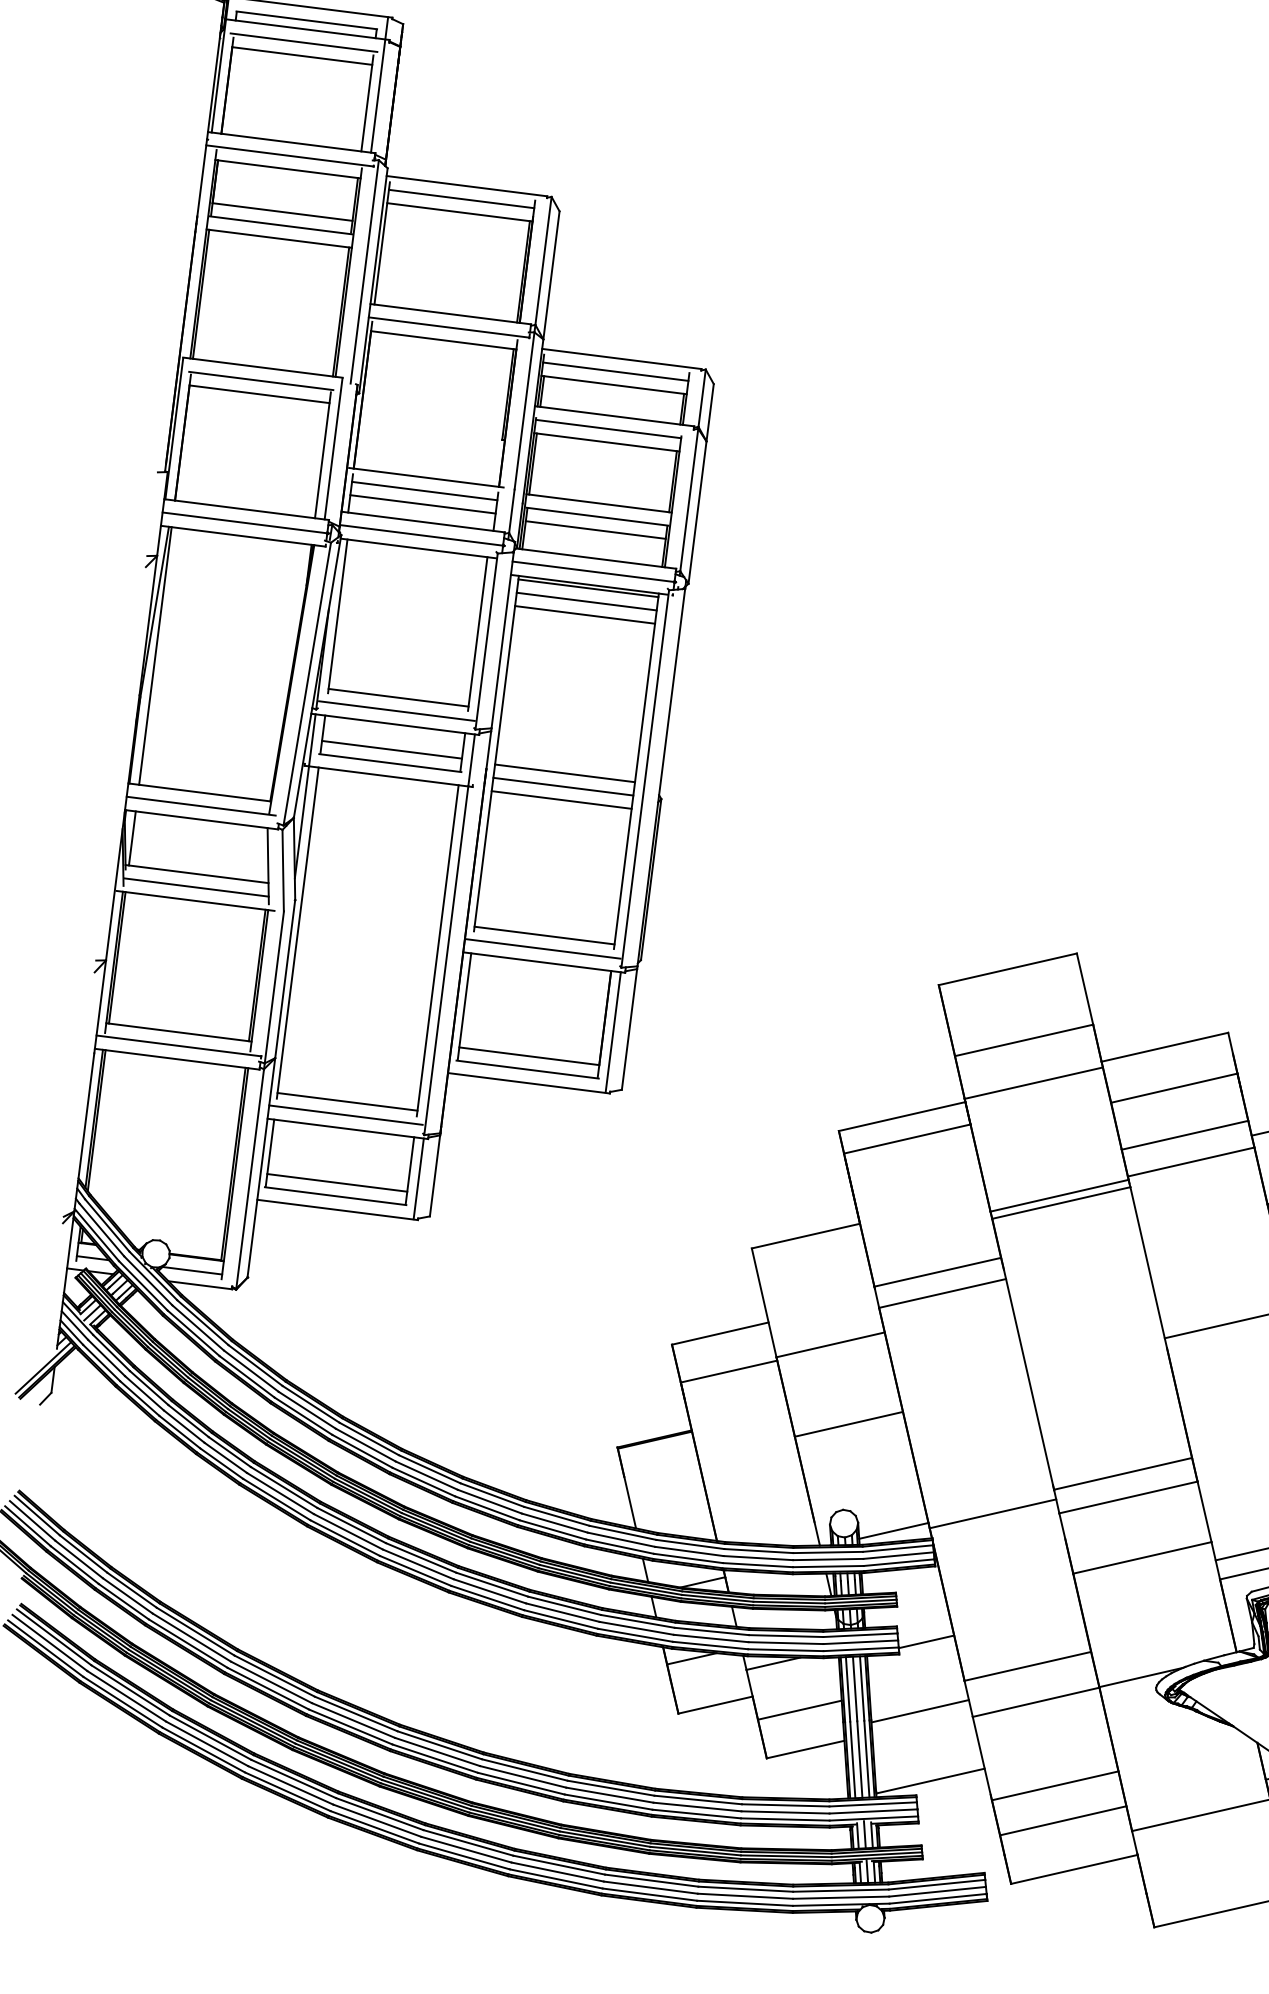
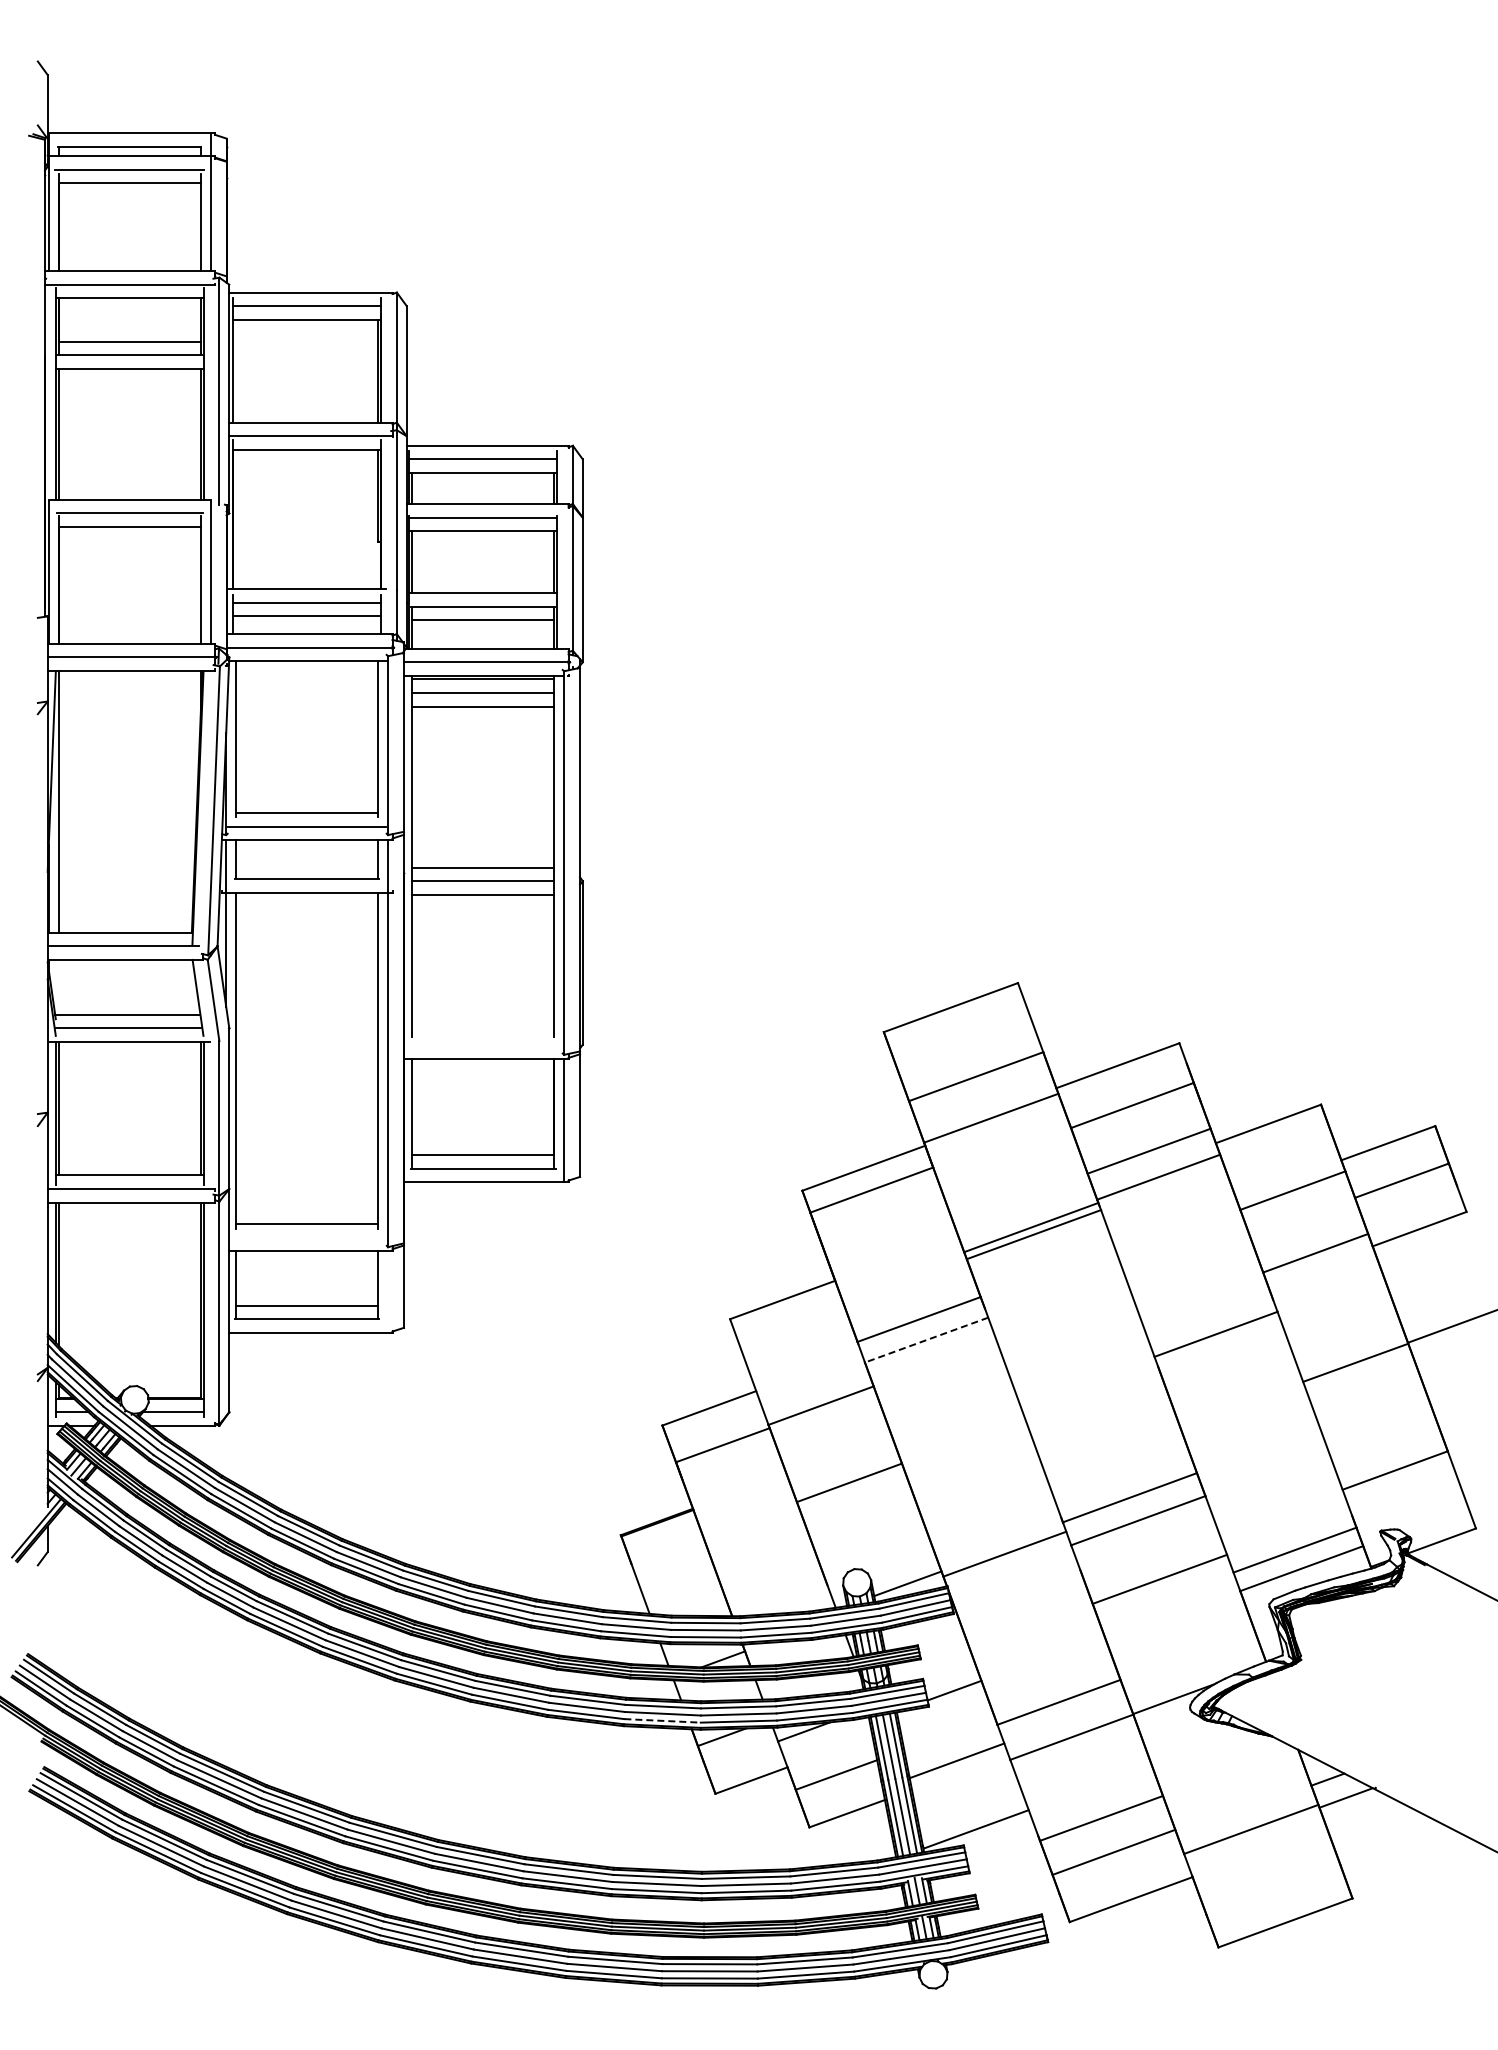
line: (392, 749) -> (307, 865), removed
line: (132, 837) -> (58, 986), removed
line: (544, 935) -> (483, 1032), removed
line: (543, 948) -> (483, 1045), removed
line: (346, 1115) -> (307, 1237), removed
line: (419, 1178) -> (388, 1291), removed
line: (942, 1293) -> (926, 1340), solid -> dashed
line: (636, 1635) -> (663, 1720), solid -> dashed

